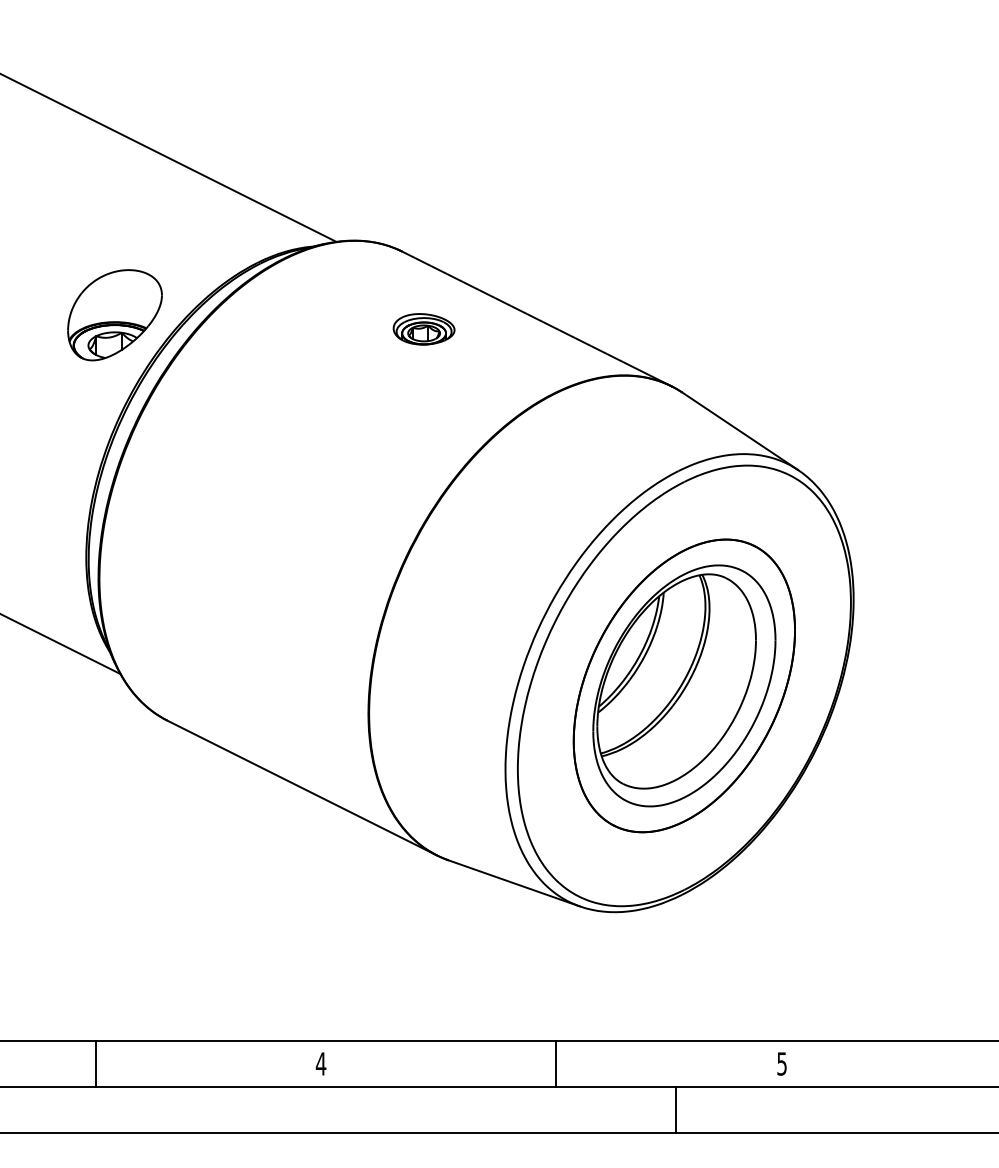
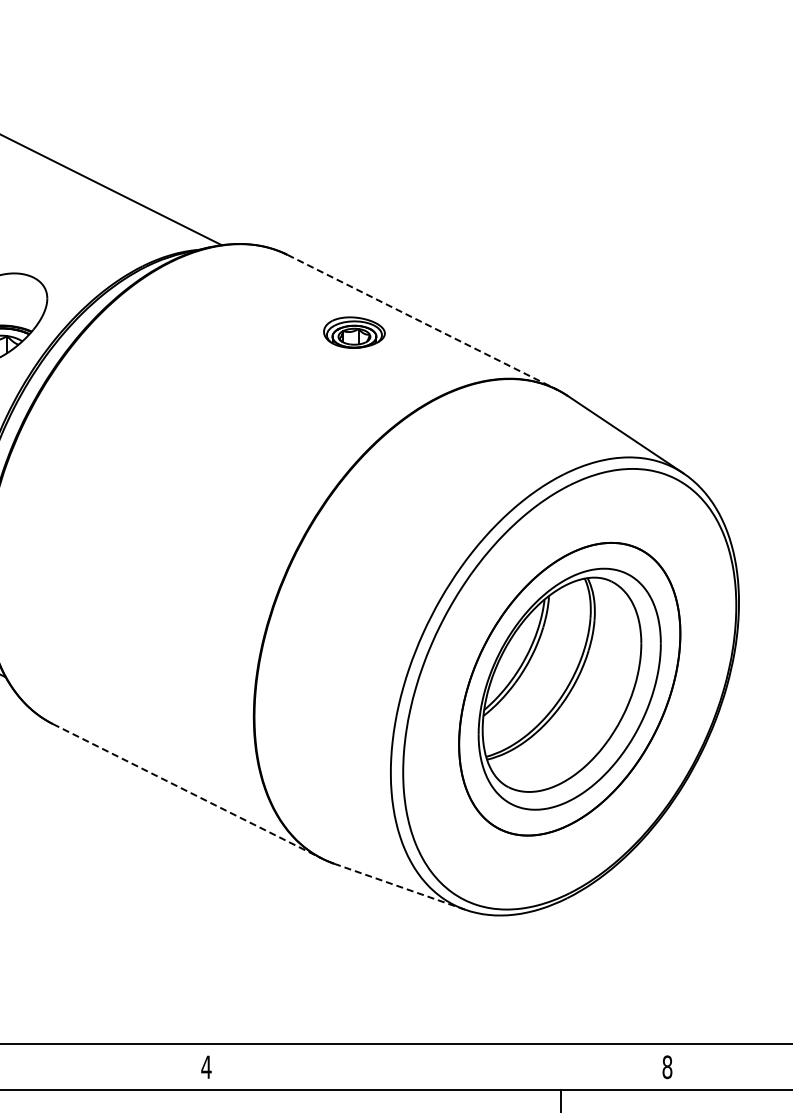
line: (537, 319) -> (422, 322), solid -> dashed
part: (423, 329) -> (353, 332), moved
line: (302, 788) -> (187, 791), solid -> dashed
line: (514, 883) -> (399, 886), solid -> dashed
line: (556, 1063) -> (441, 1066), removed
text: (781, 1063) -> (666, 1066), 5 -> 8

